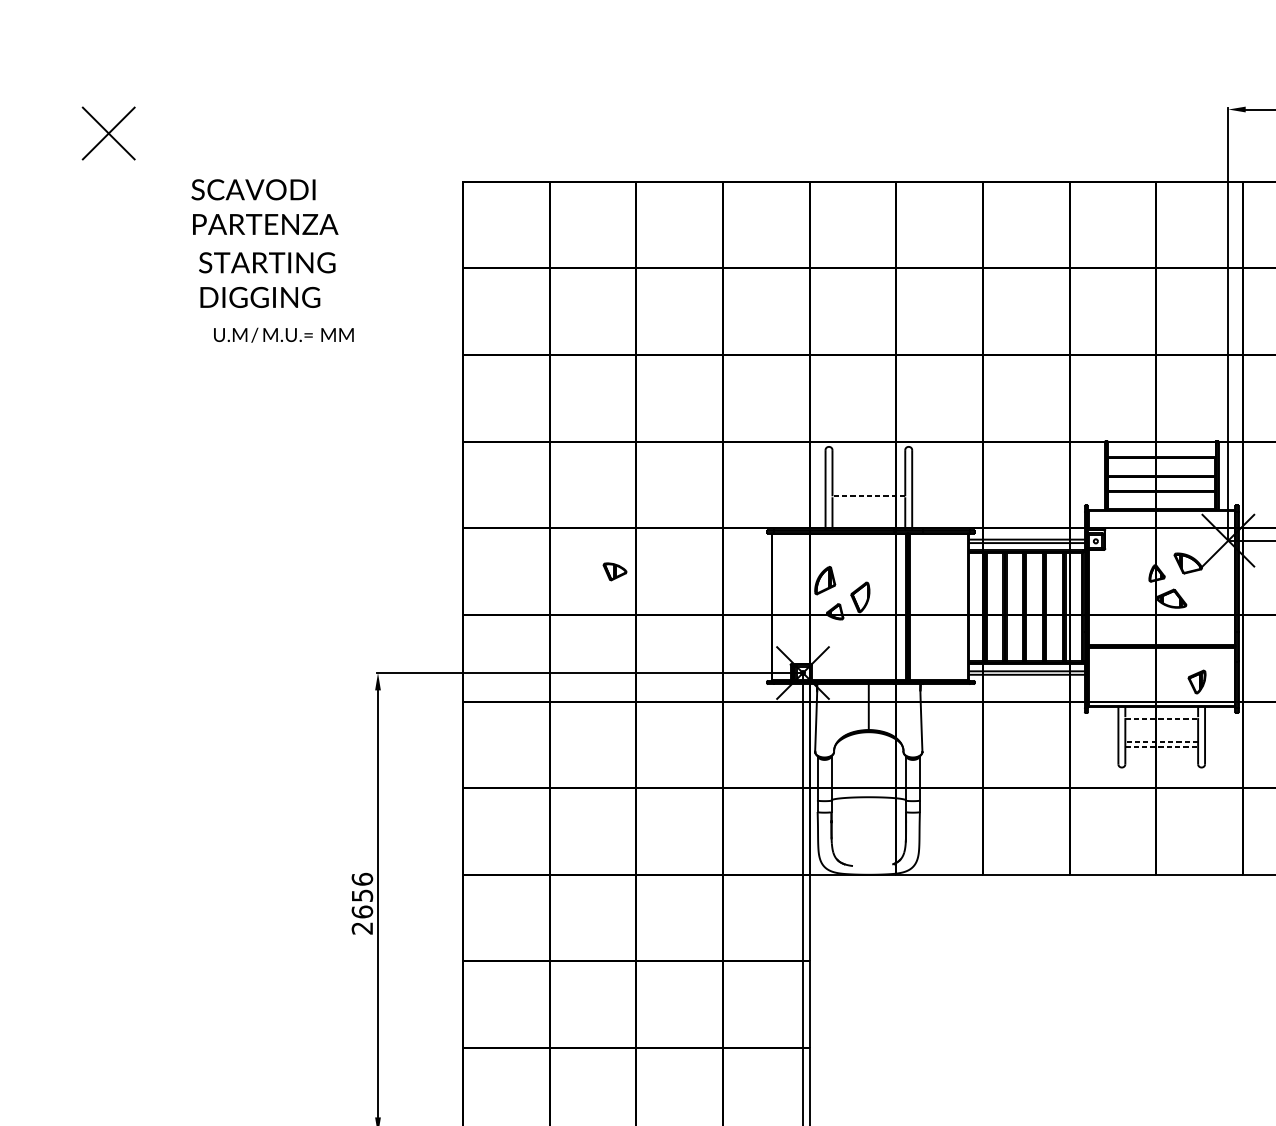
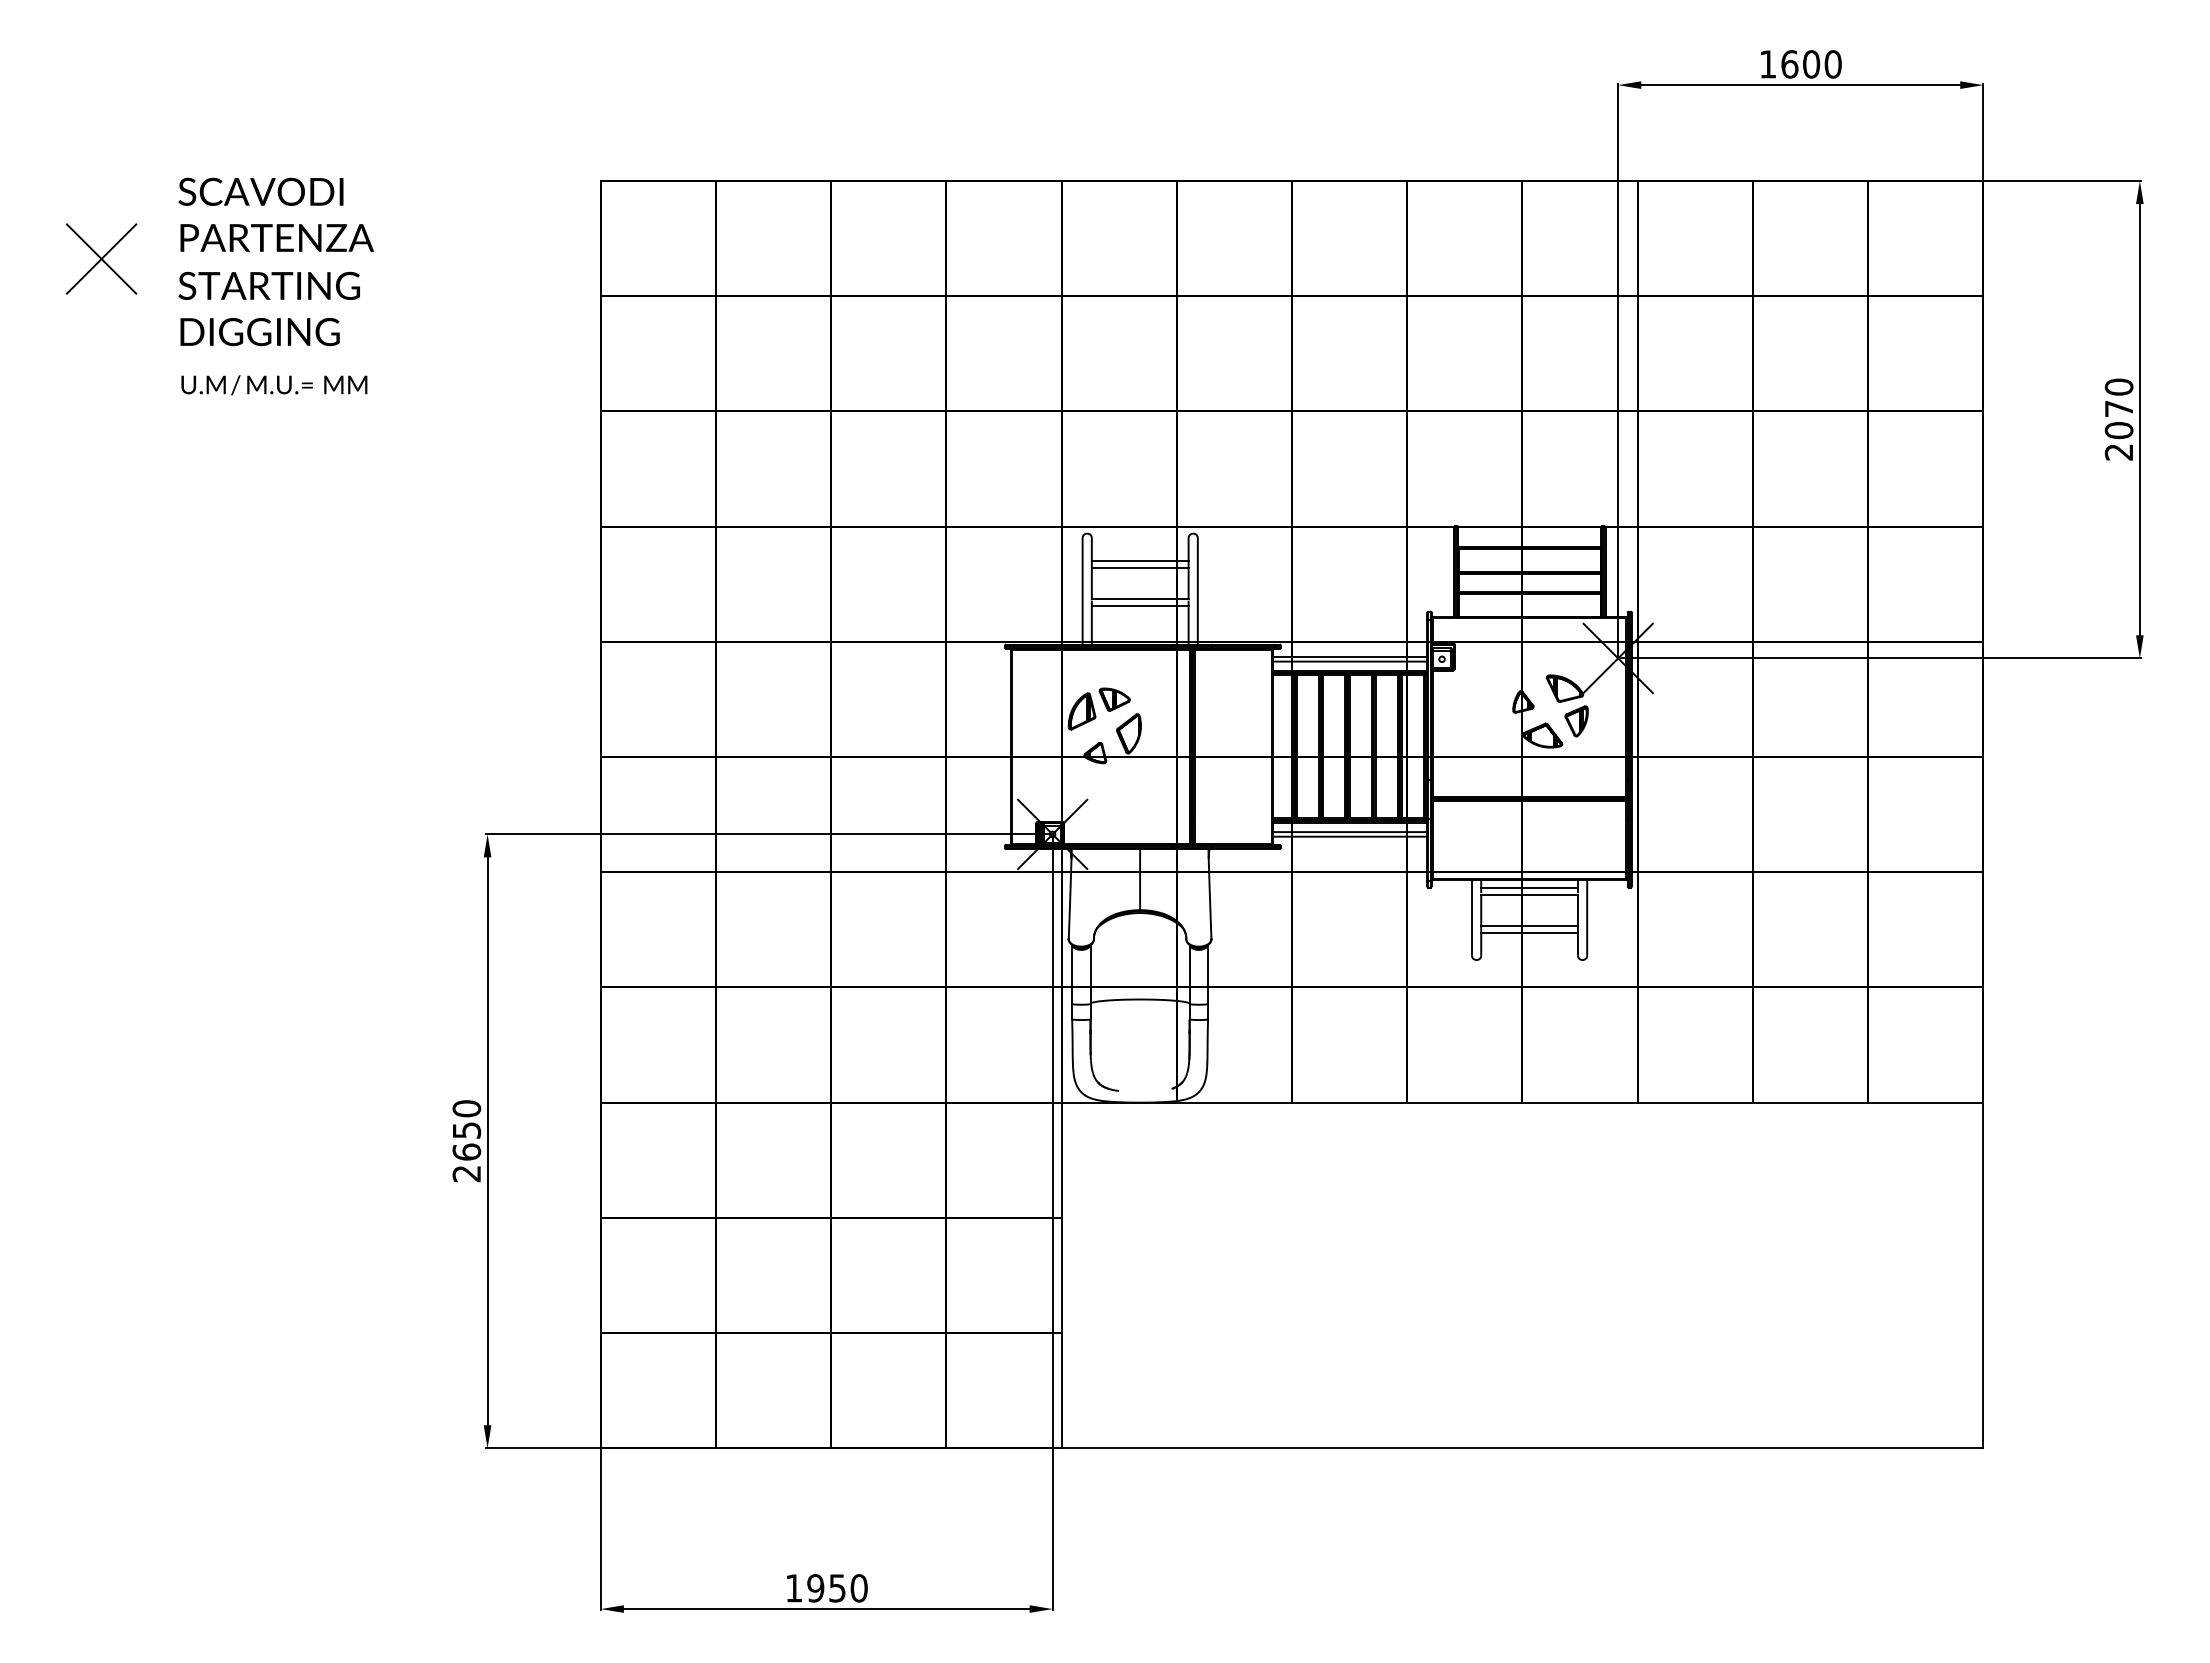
part: (108, 133) -> (101, 258), moved
text: (264, 206) -> (275, 214), moved
text: (266, 279) -> (268, 308), moved
text: (283, 335) -> (274, 385), moved
line: (868, 467) -> (1139, 560), added
line: (868, 472) -> (1139, 567), added
line: (868, 495) -> (1139, 598), dashed -> solid
line: (868, 500) -> (1139, 605), added
part: (614, 571) -> (1114, 699), moved
part: (1196, 682) -> (1576, 721), moved
line: (1161, 713) -> (1529, 888), added
line: (1162, 719) -> (1530, 895), dashed -> solid
line: (1161, 742) -> (1529, 926), dashed -> solid
line: (1162, 746) -> (1530, 932), dashed -> solid
text: (362, 879) -> (466, 1108), 2656 -> 2650

